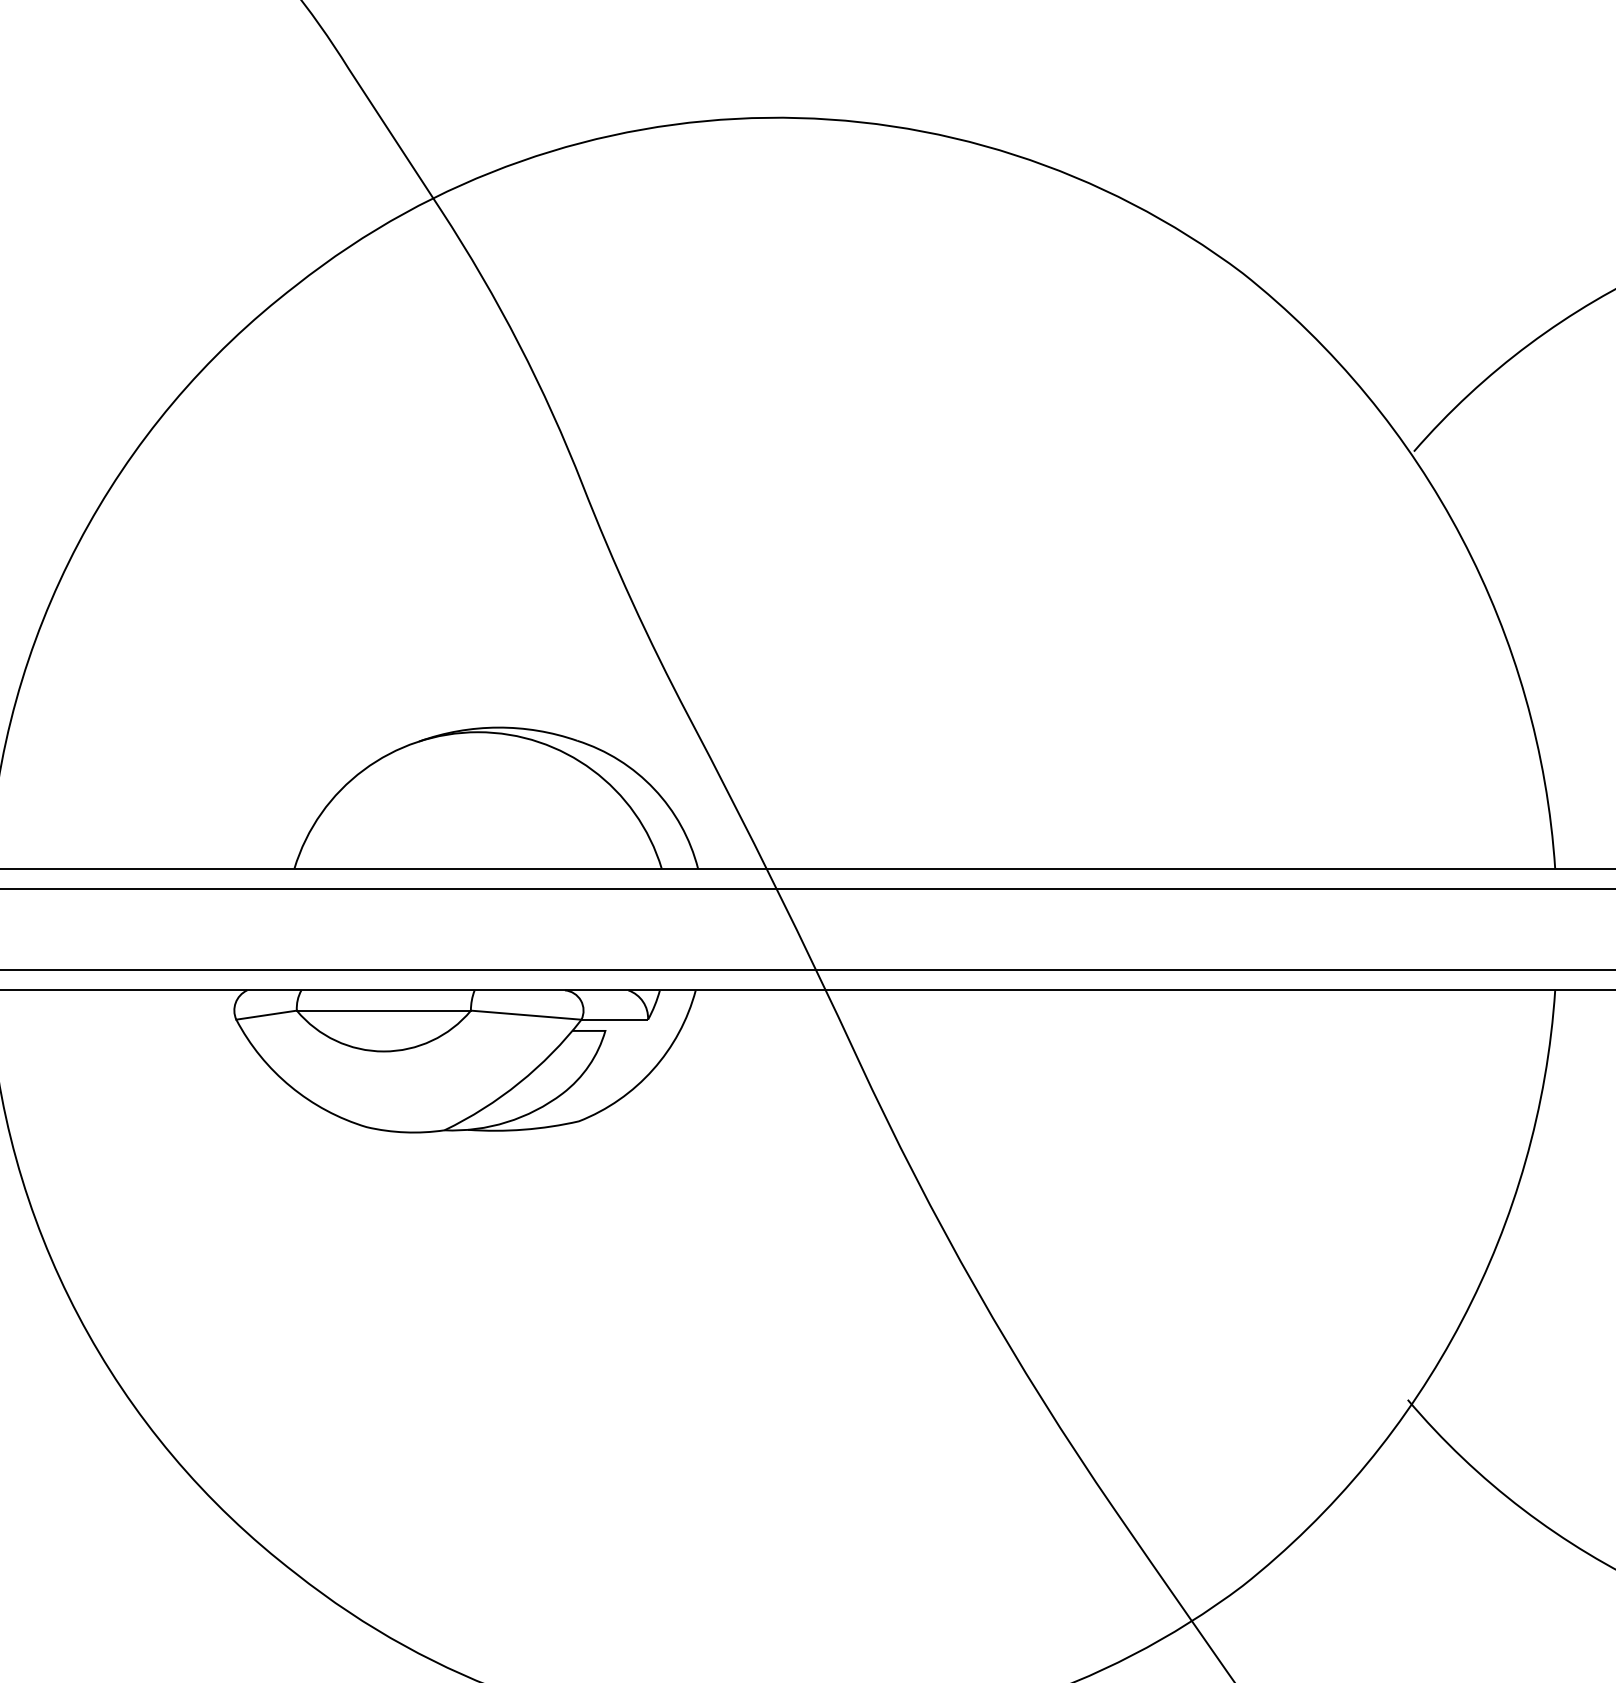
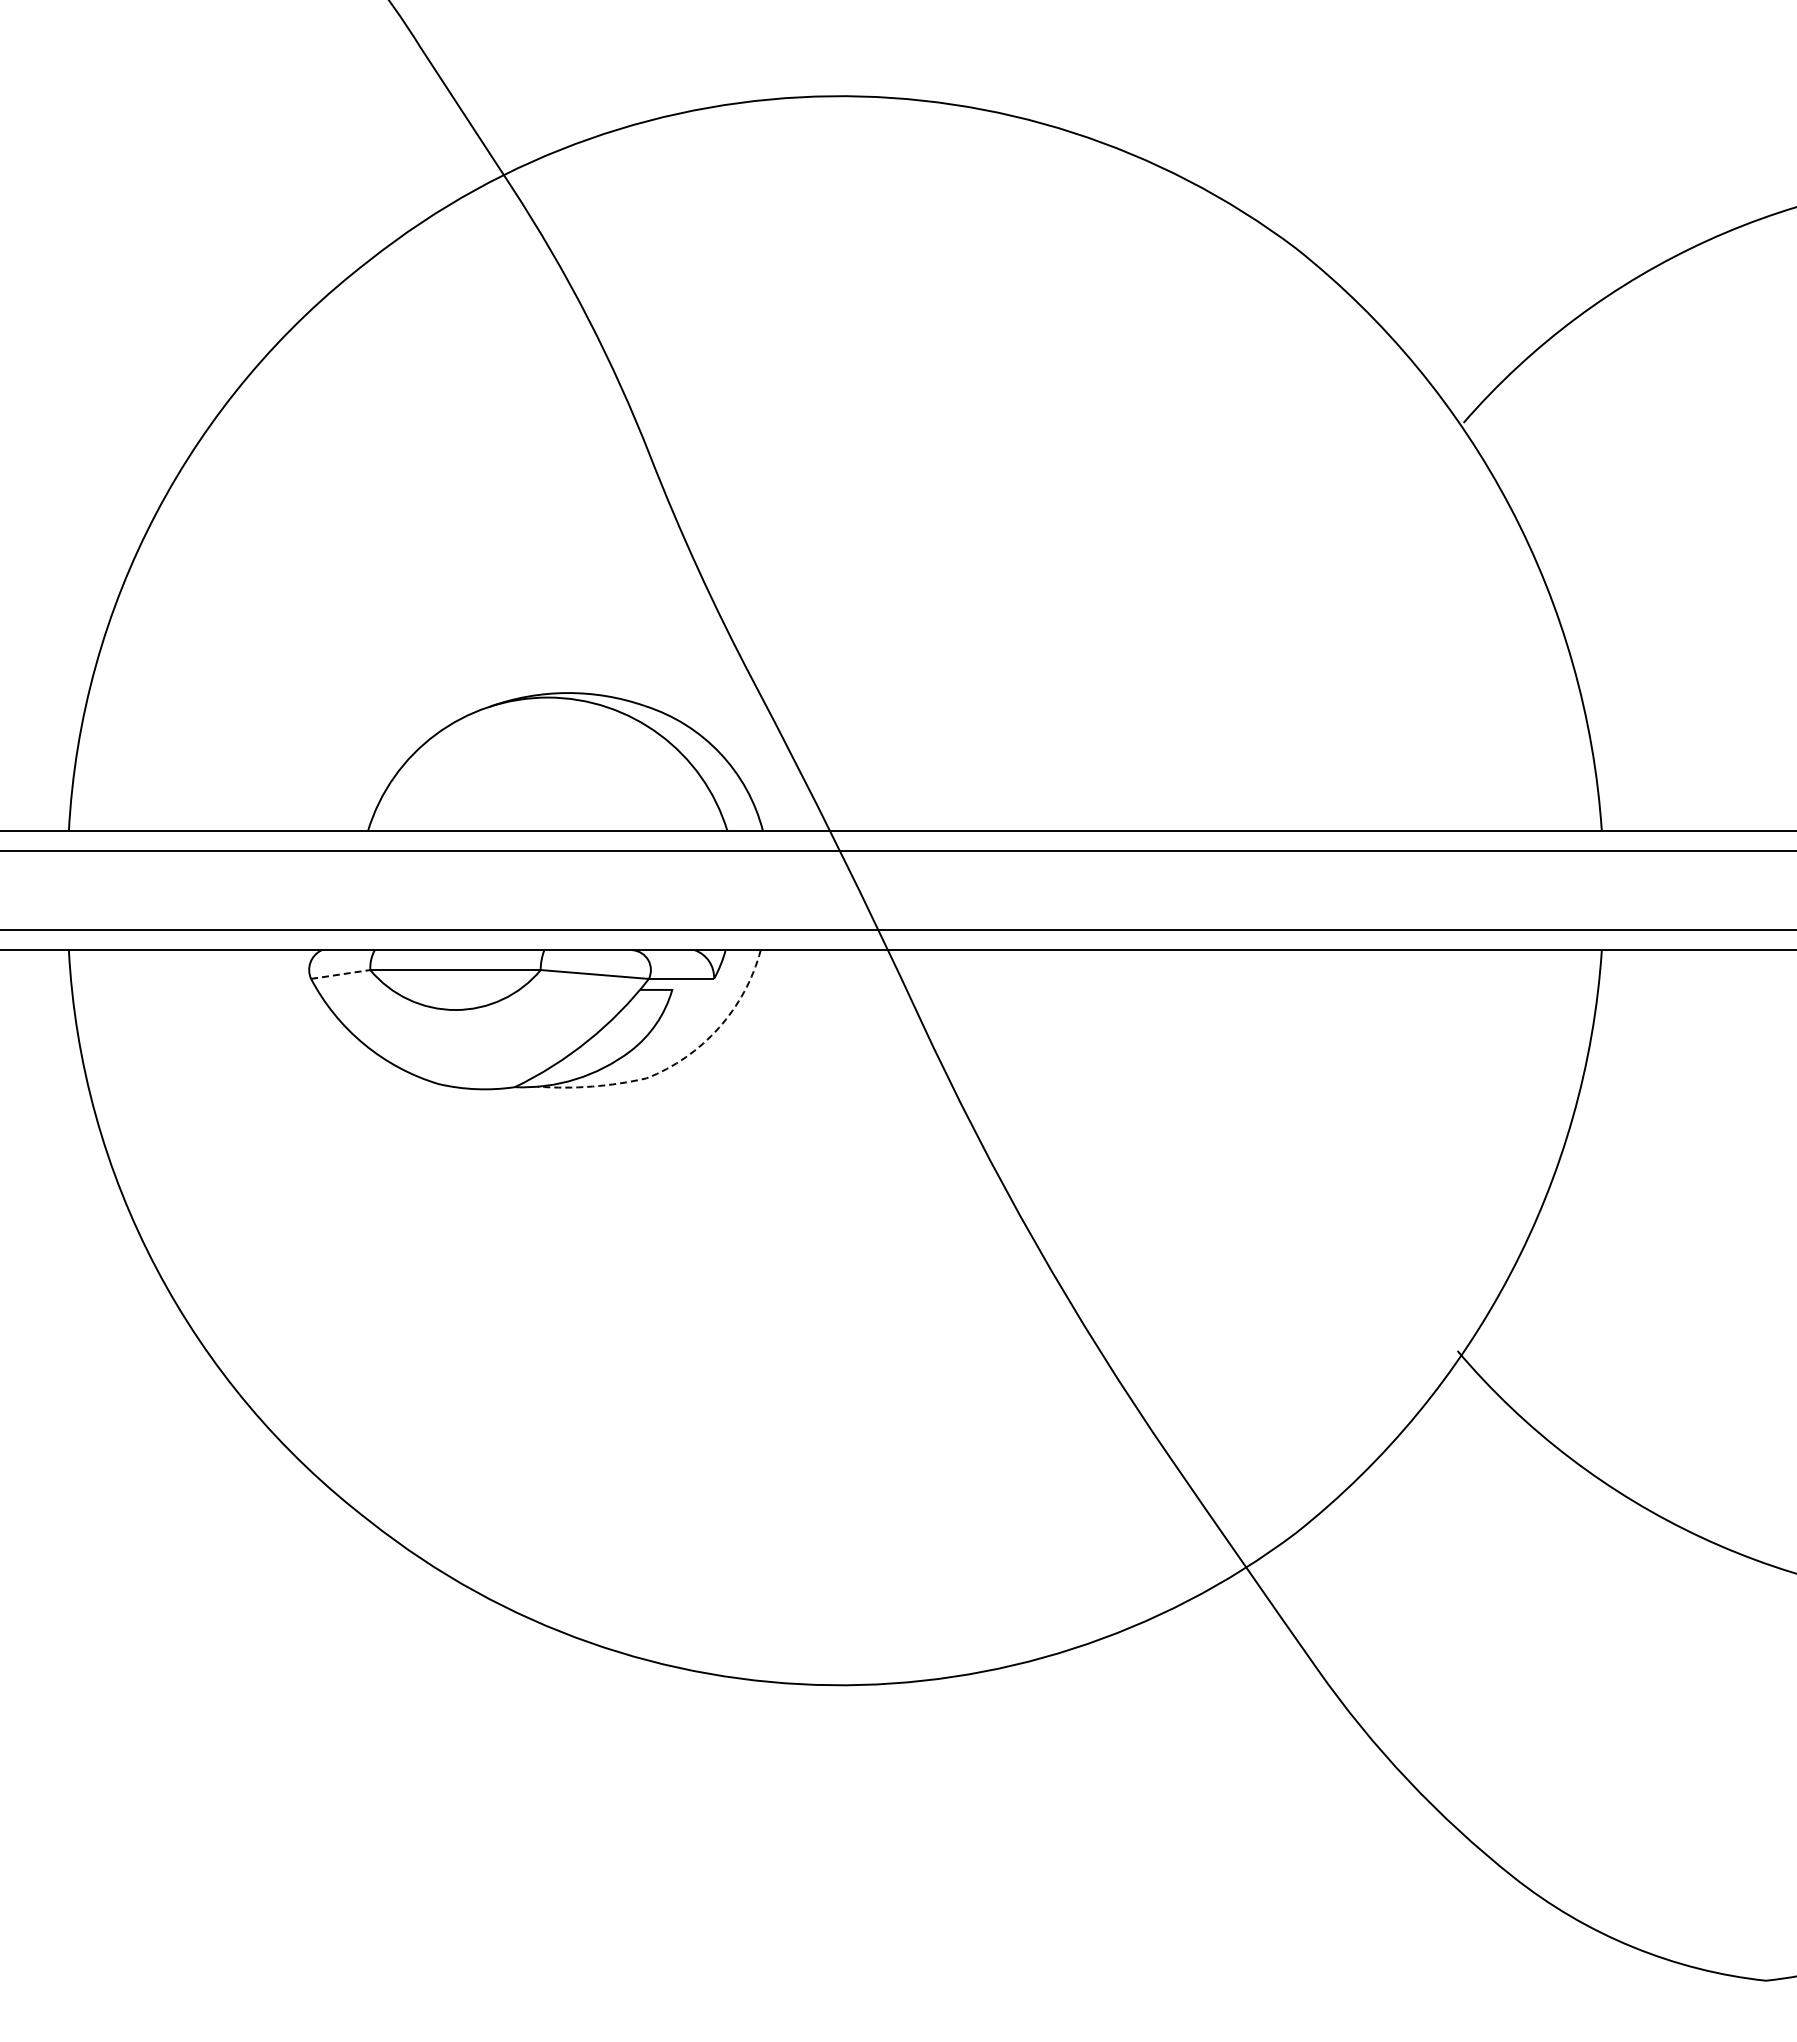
line: (266, 1015) -> (340, 974), solid -> dashed
line: (612, 1104) -> (679, 1061), solid -> dashed

